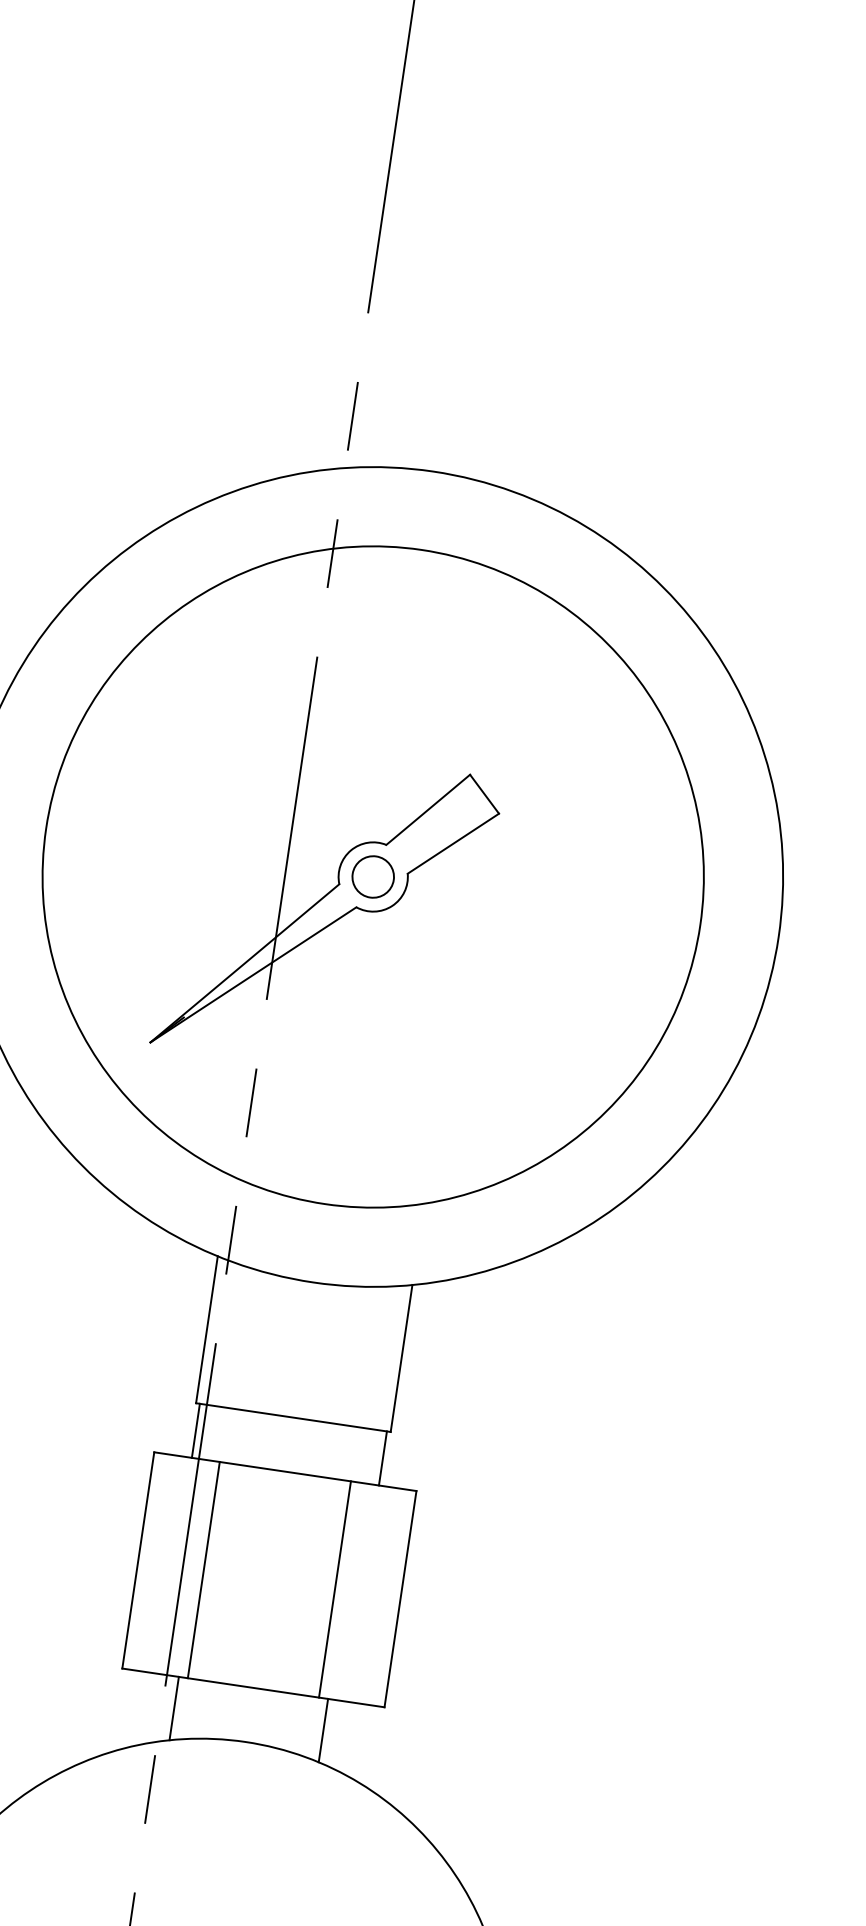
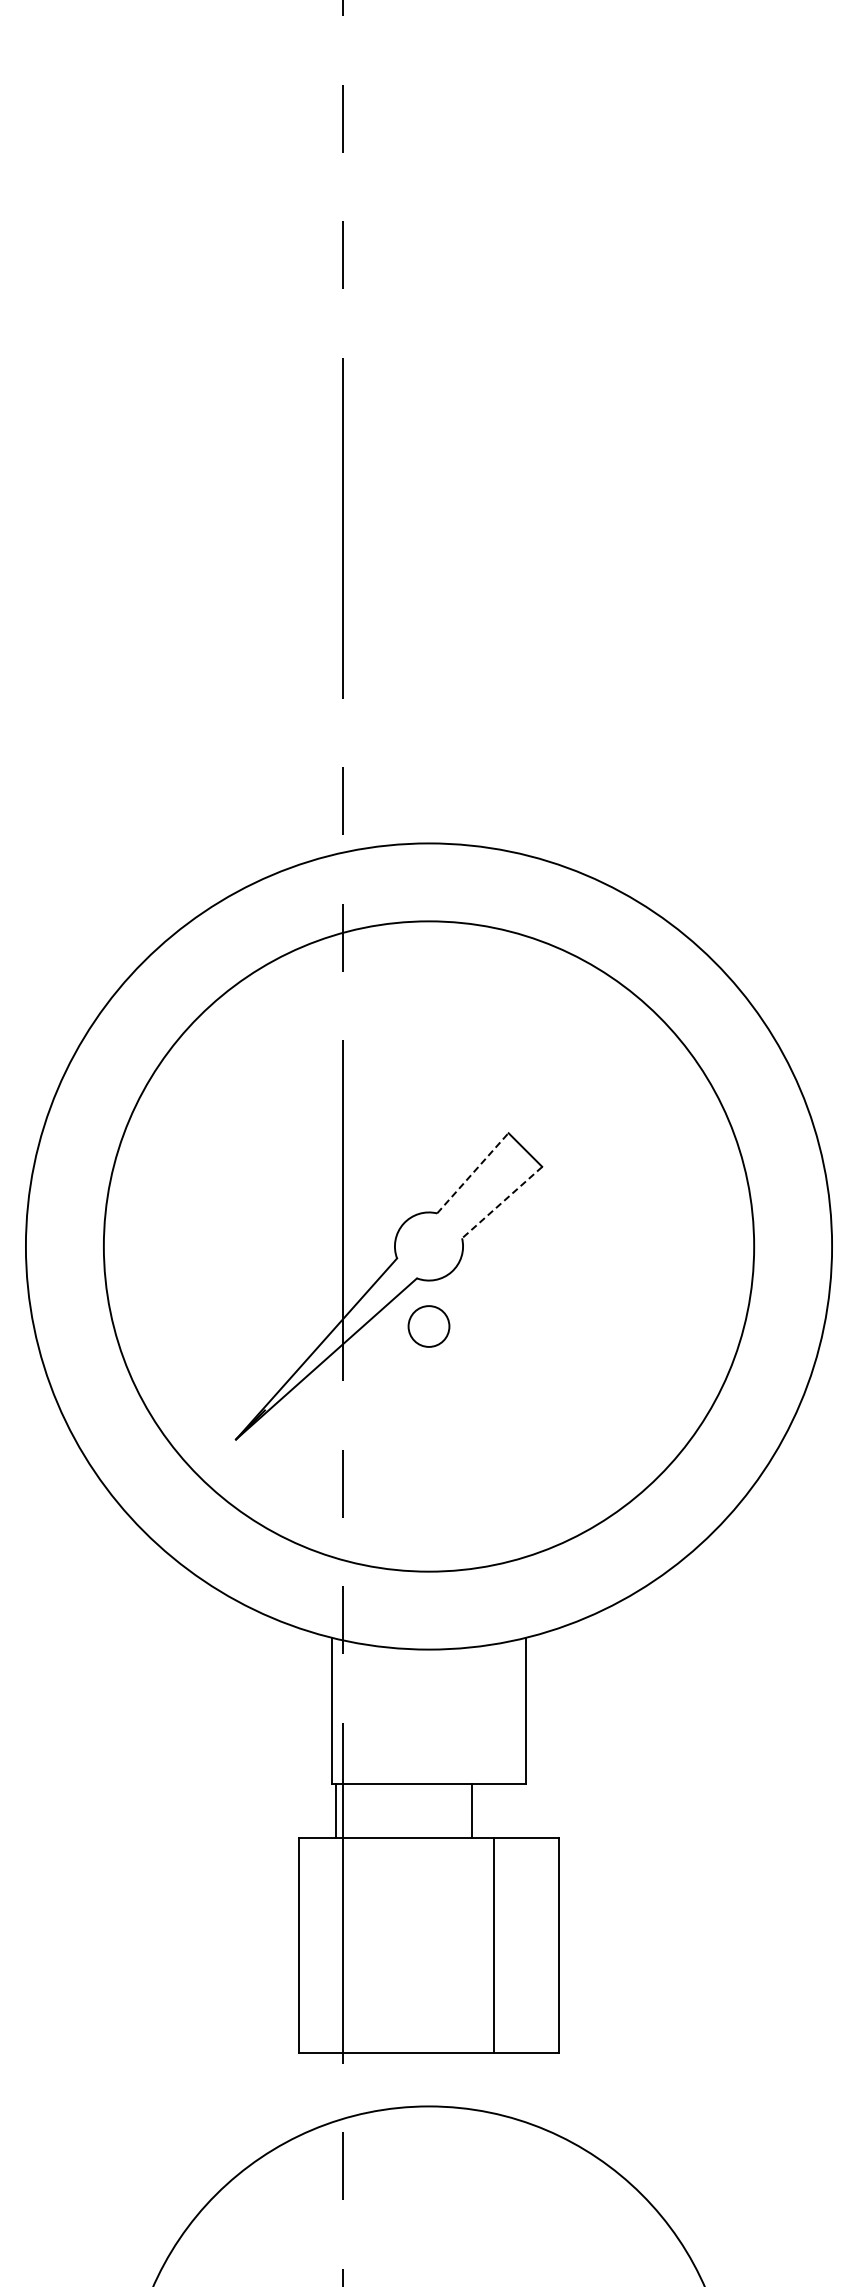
line: (427, 810) -> (472, 1173), solid -> dashed
line: (453, 843) -> (502, 1202), solid -> dashed
circle: (372, 876) -> (428, 1326), moved
line: (382, 1458) -> (471, 1810), moved
line: (203, 1569) -> (363, 1944), removed
line: (173, 1707) -> (354, 2083), removed
line: (323, 1729) -> (503, 2083), removed

